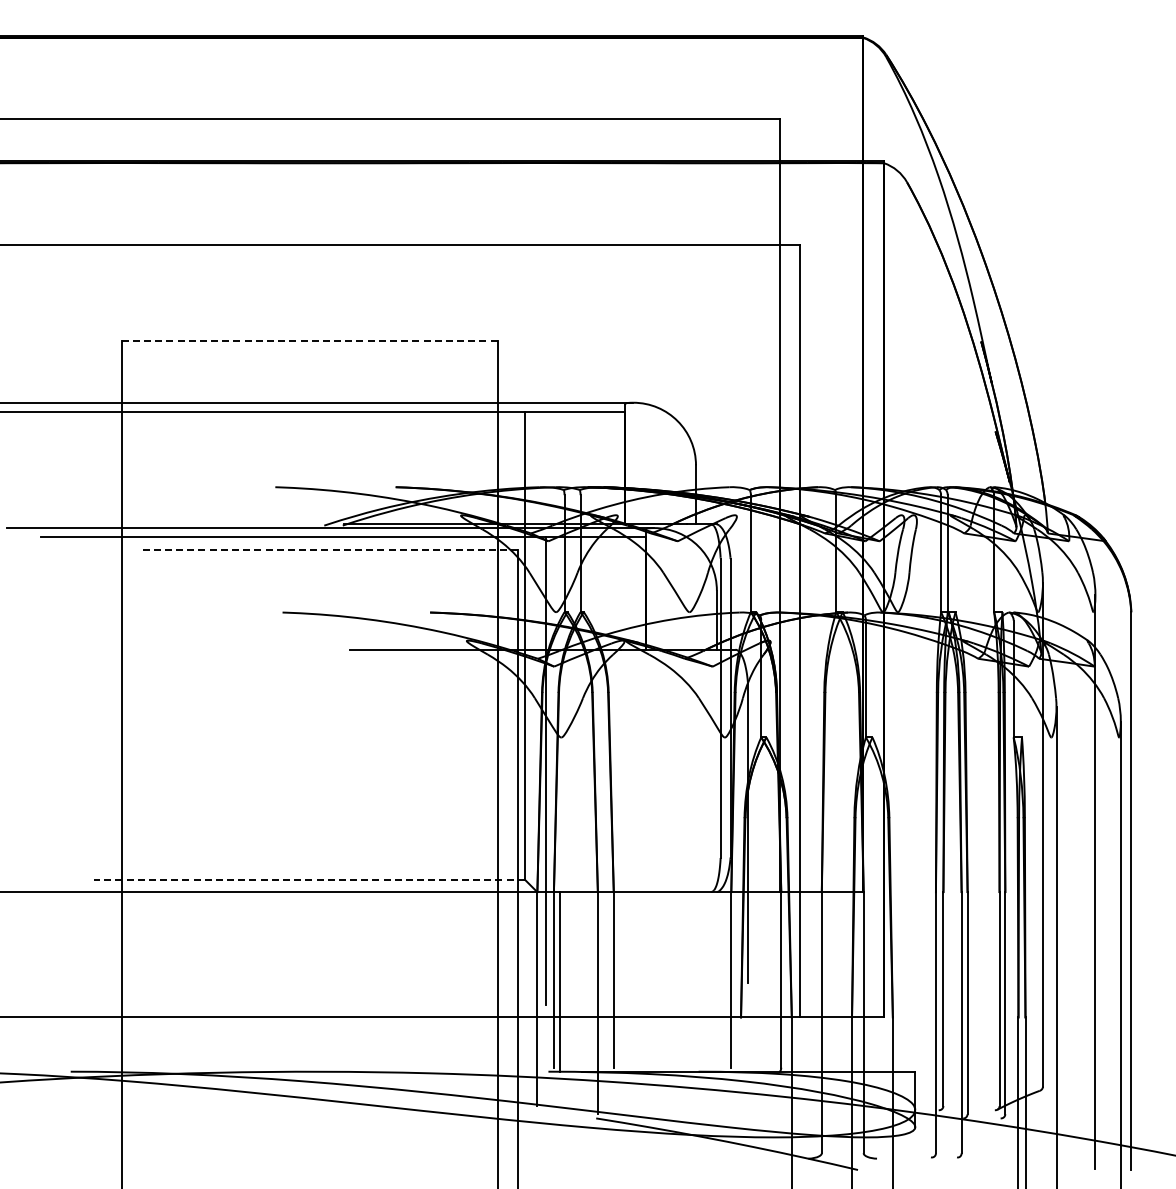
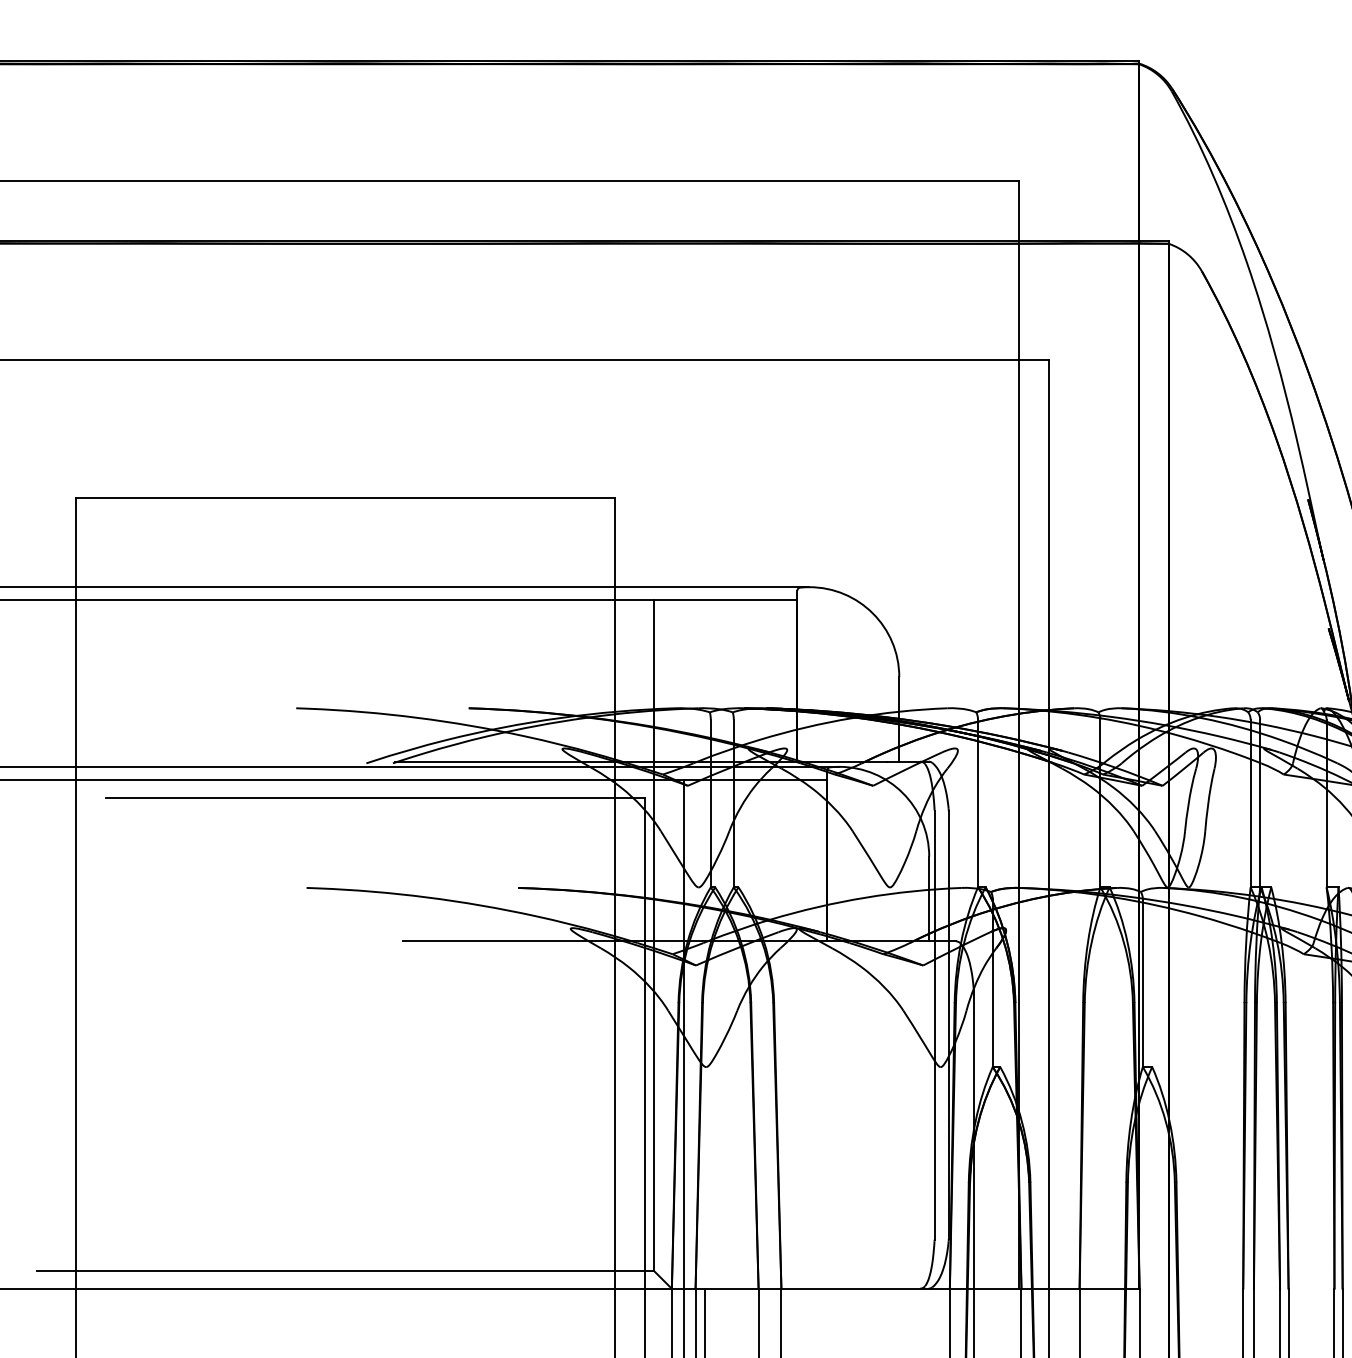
line: (309, 340) -> (345, 497), dashed -> solid
line: (330, 549) -> (375, 797), dashed -> solid
line: (309, 879) -> (345, 1270), dashed -> solid

